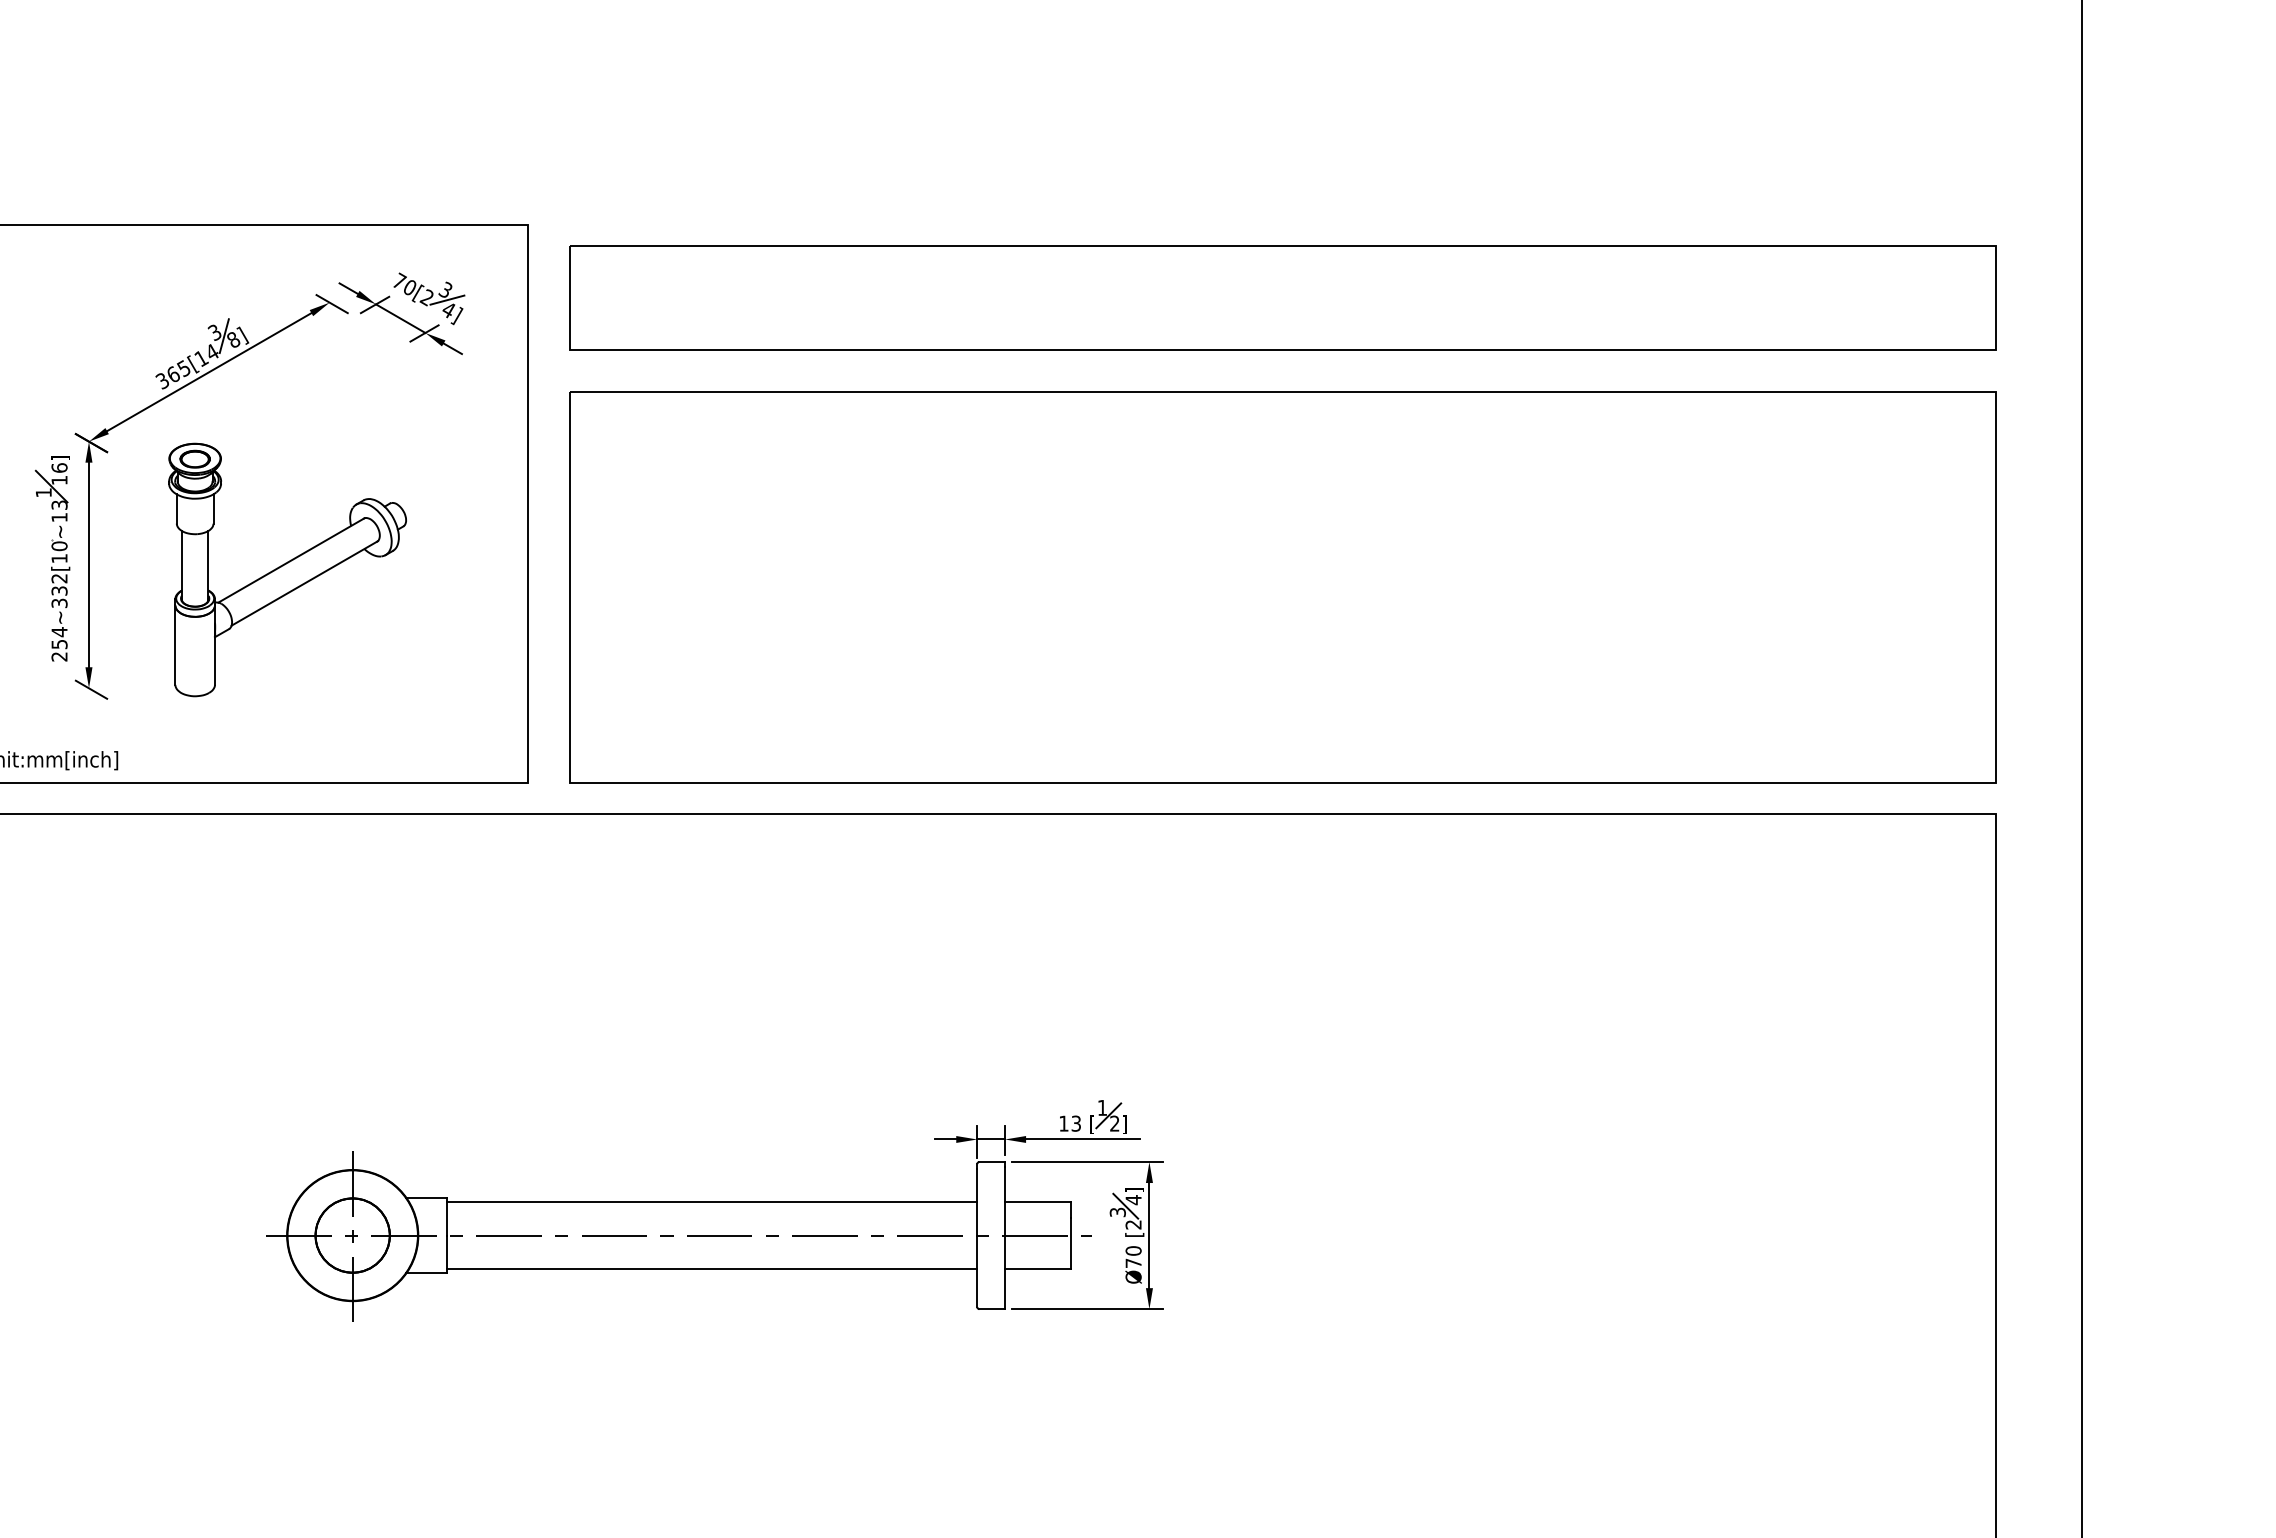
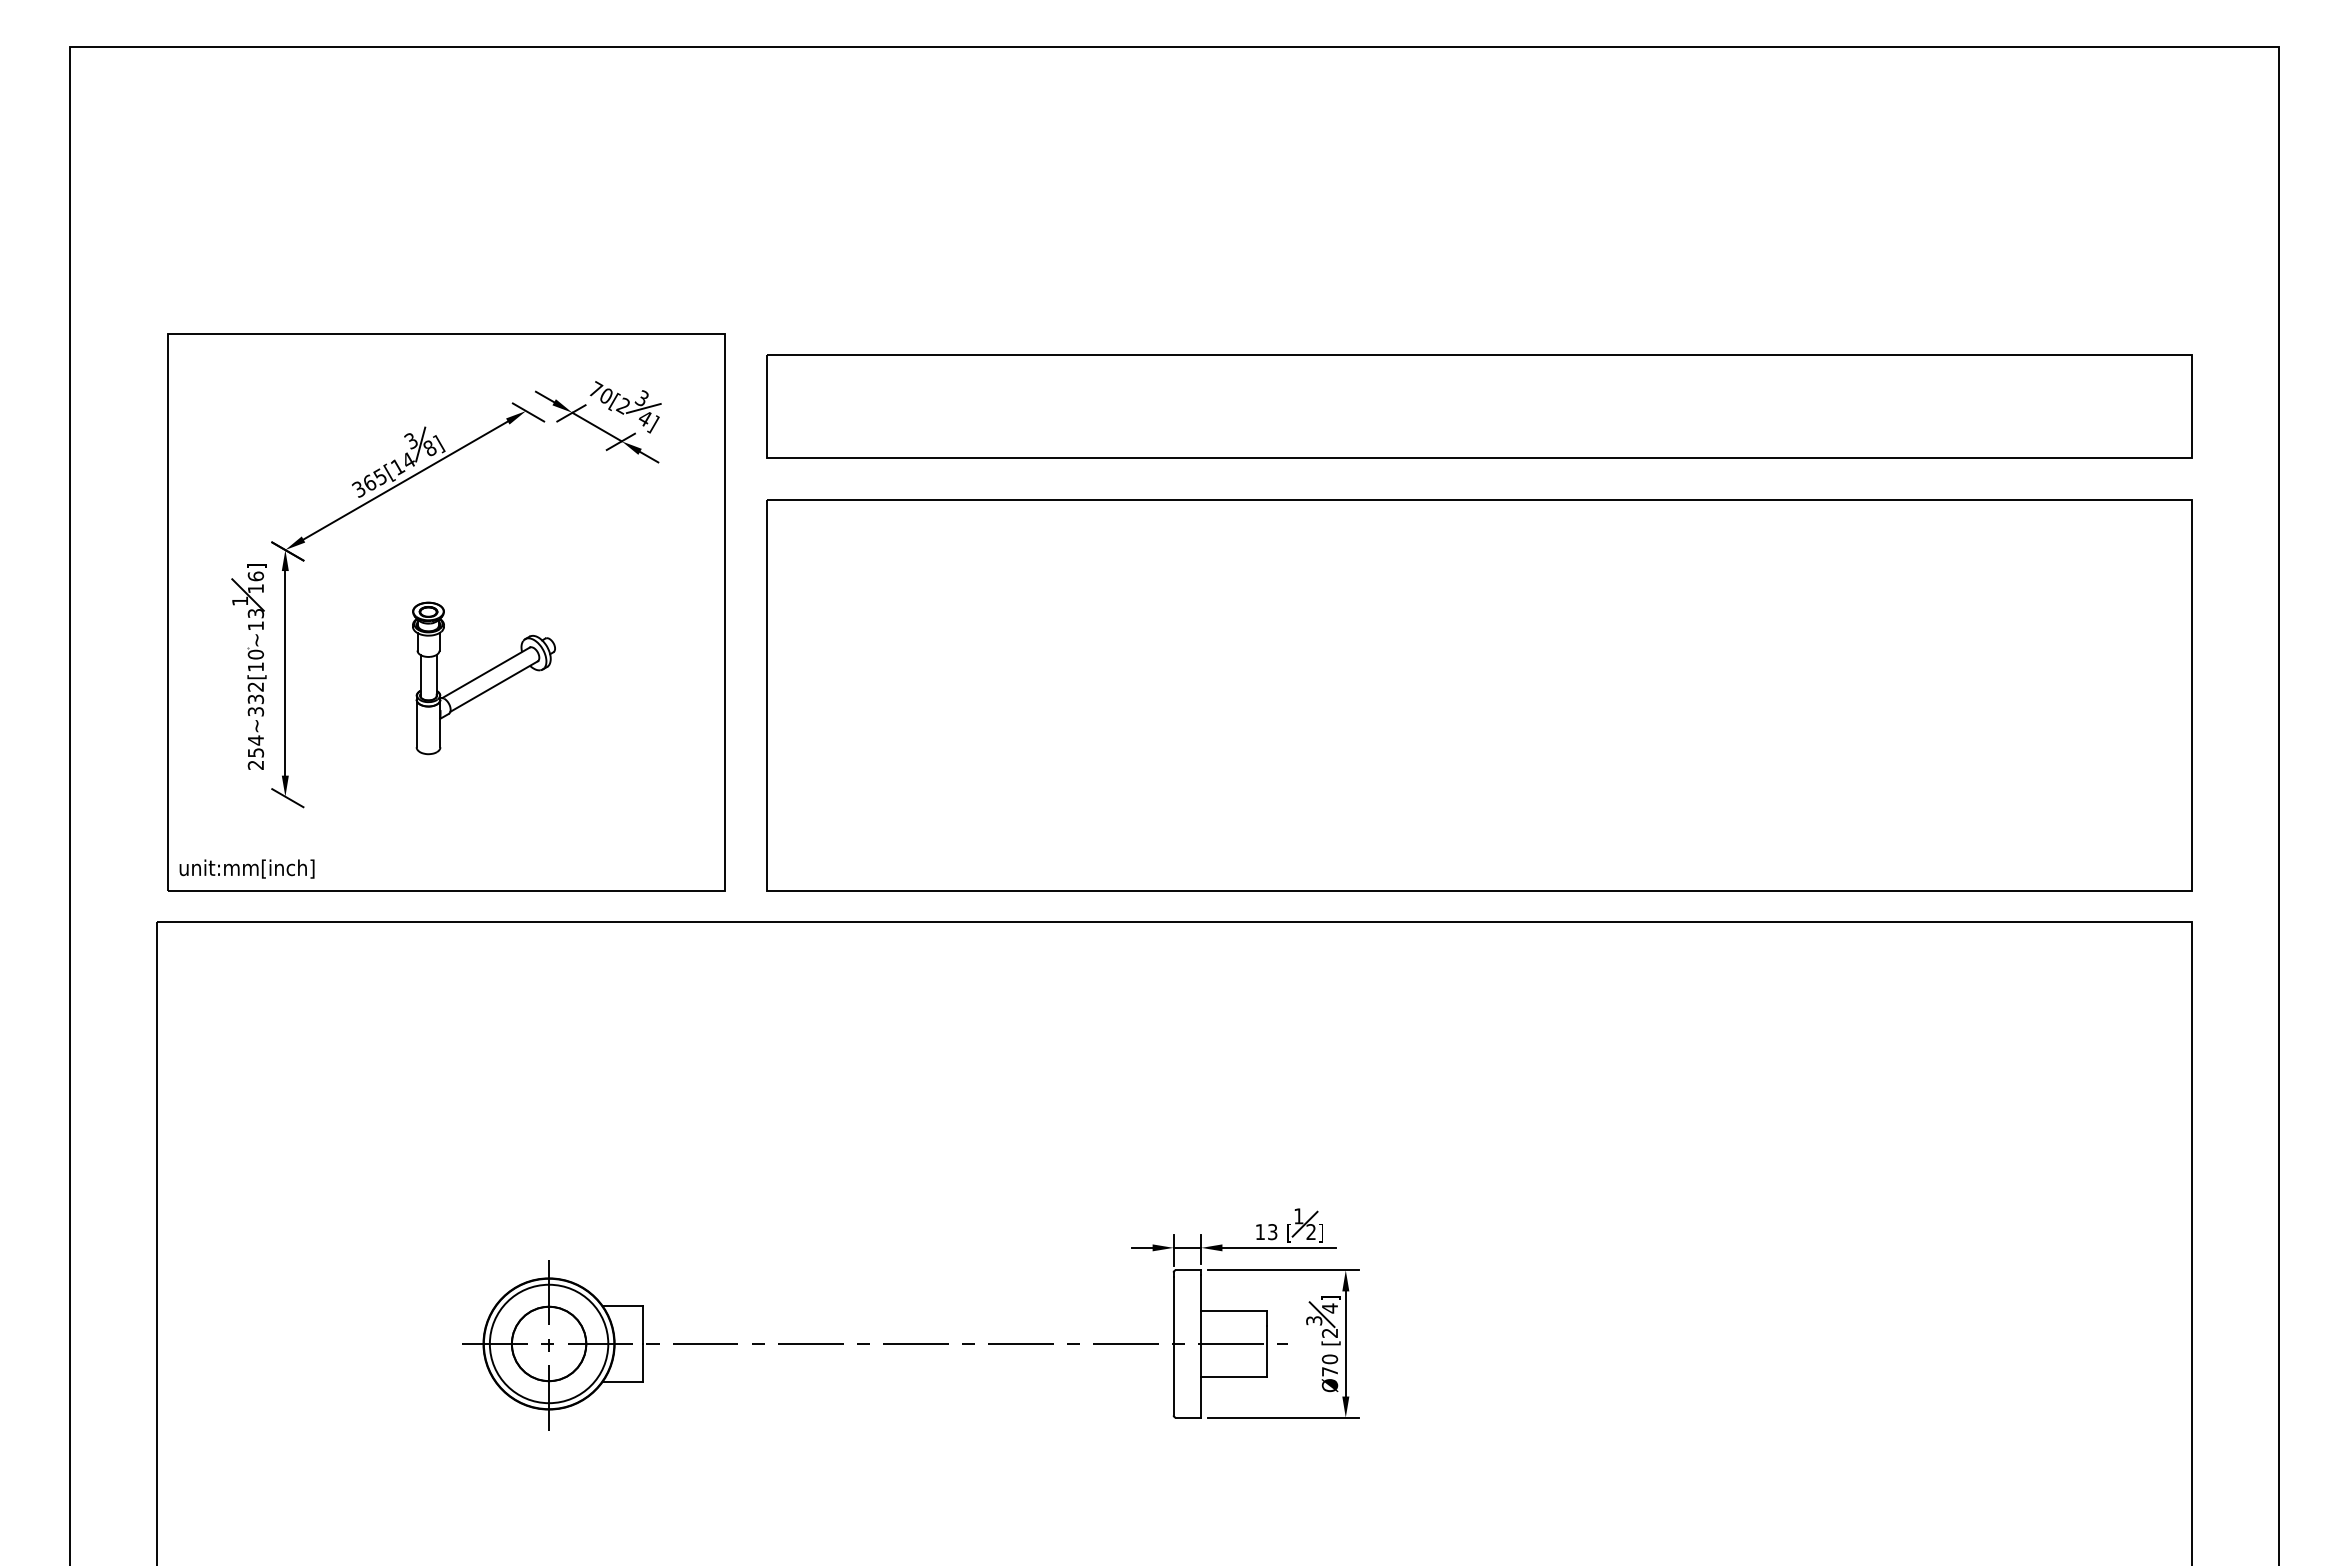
part: (287, 570) -> (483, 678), size x0.6
line: (711, 1202) -> (907, 1310), removed
circle: (353, 1235) -> (549, 1343), size x1.6
line: (711, 1269) -> (907, 1377), removed

